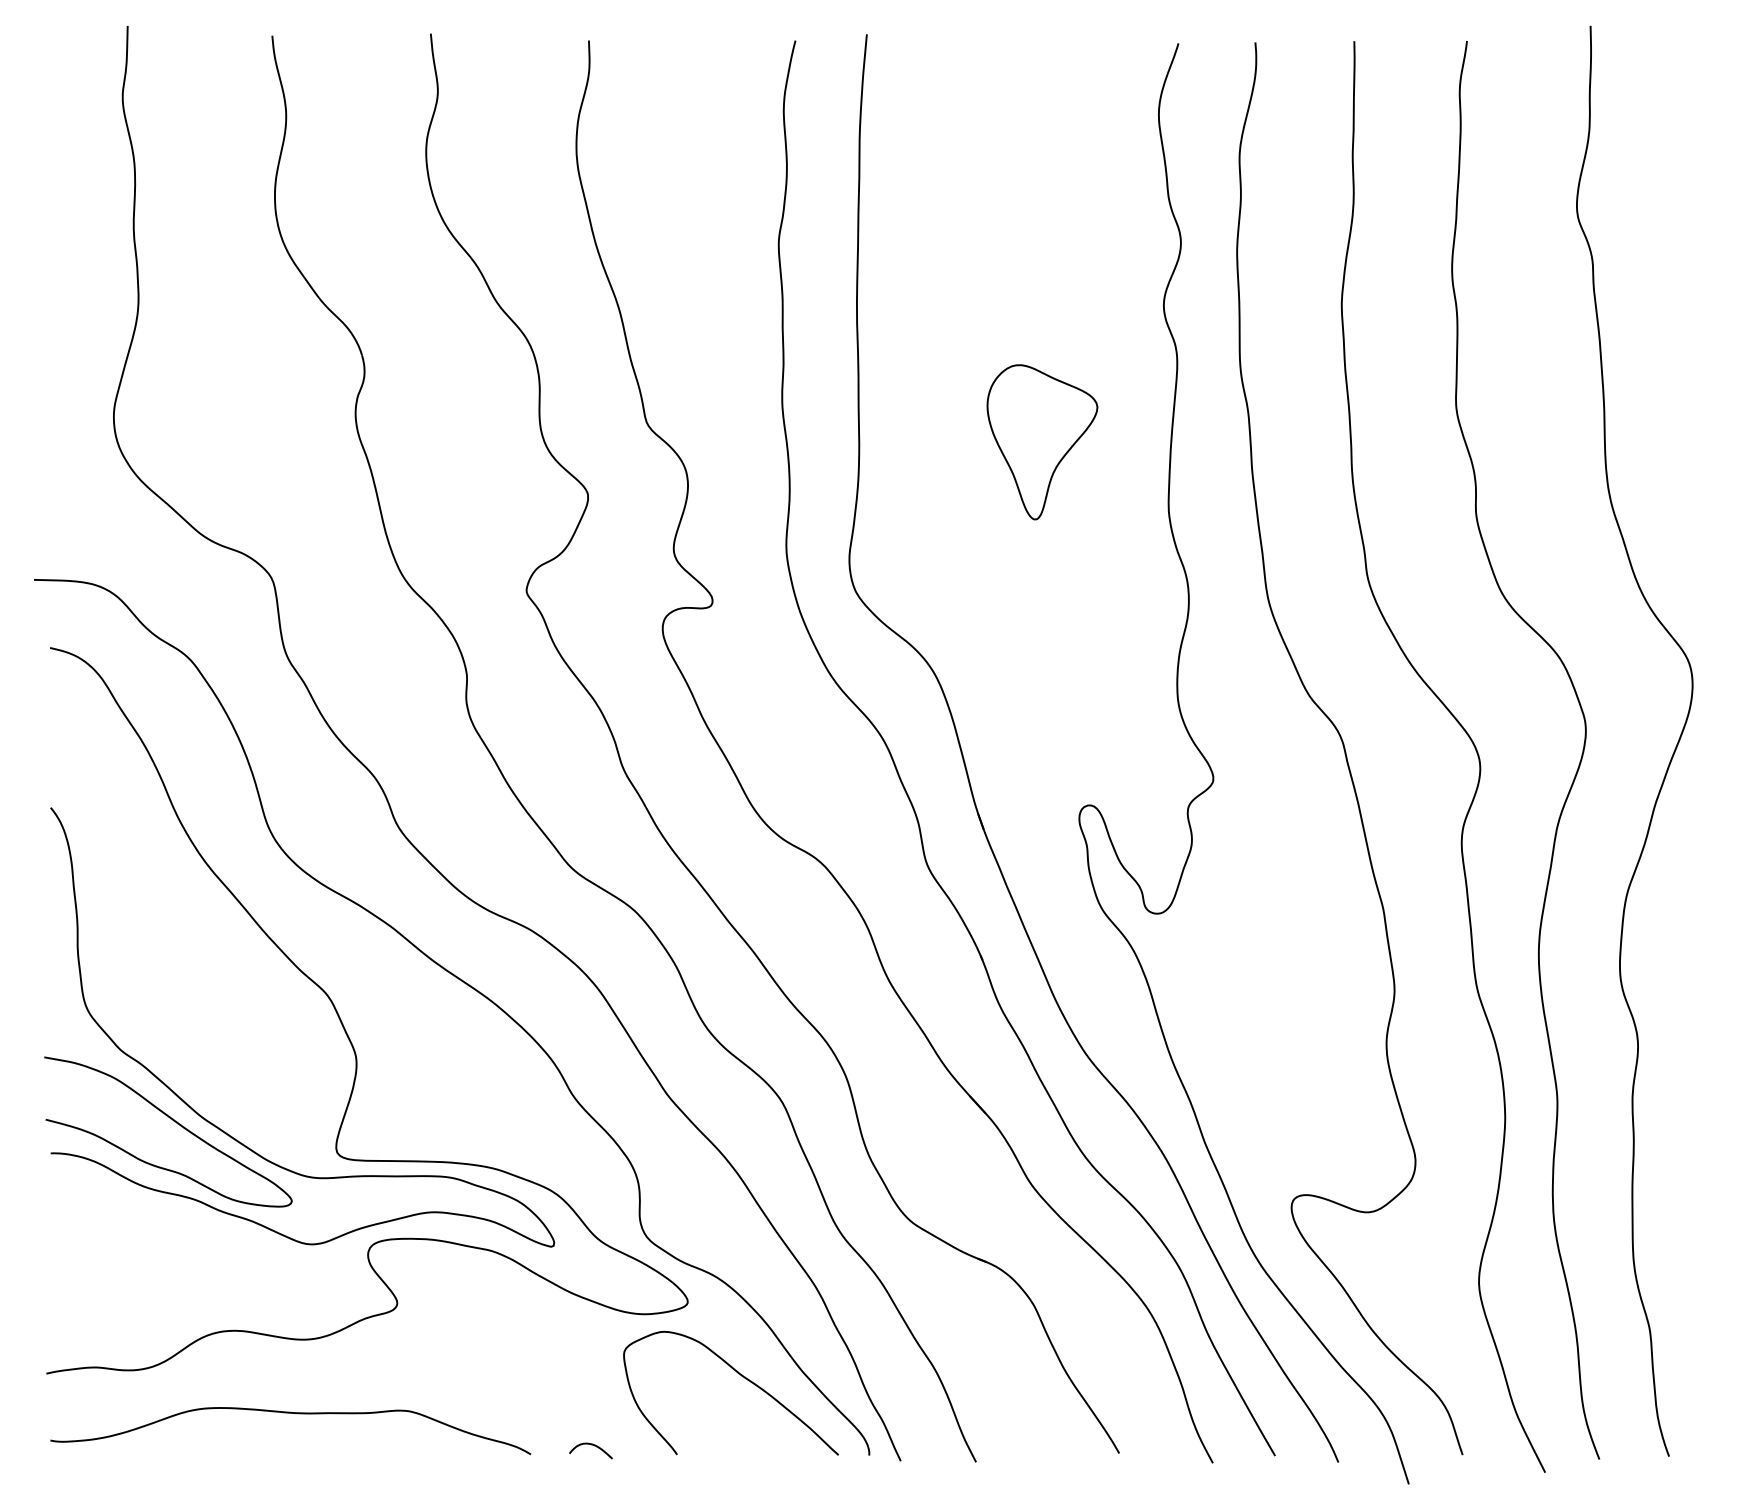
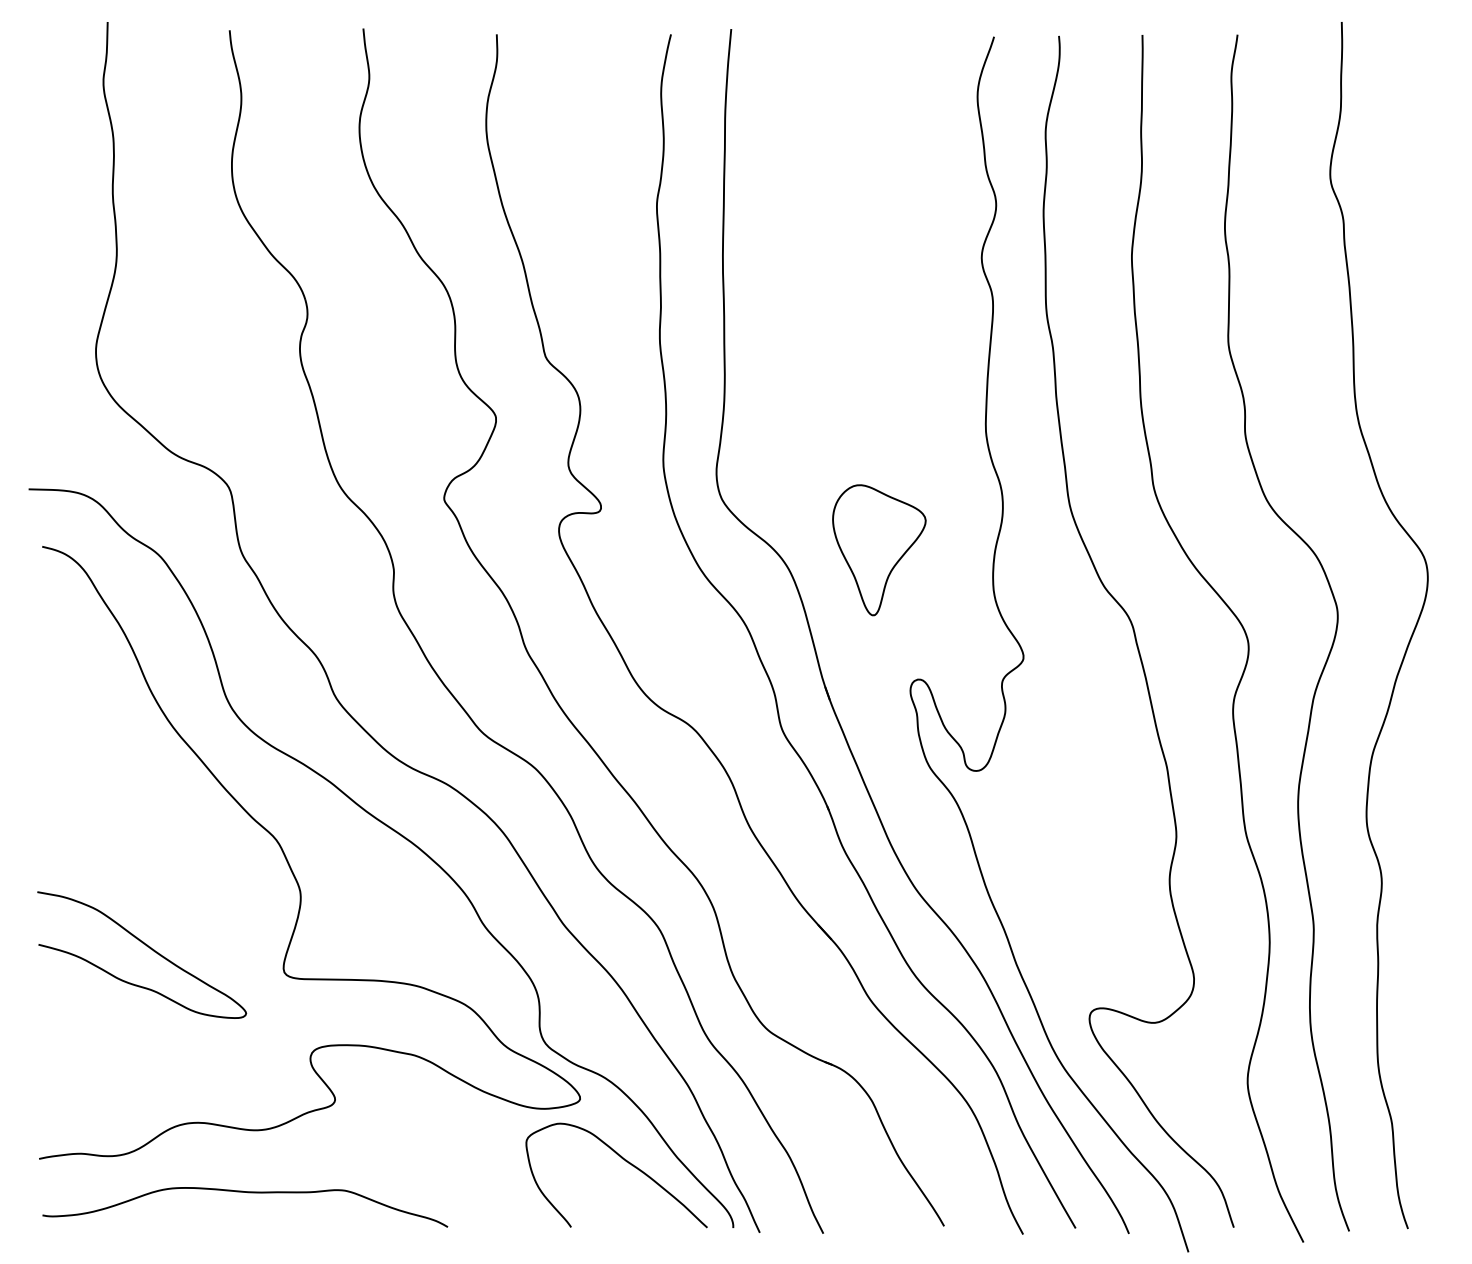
part: (1042, 442) -> (879, 550), moved
curve: (230, 1134) -> (194, 957), removed
curve: (590, 1445) -> (498, 1219), removed

